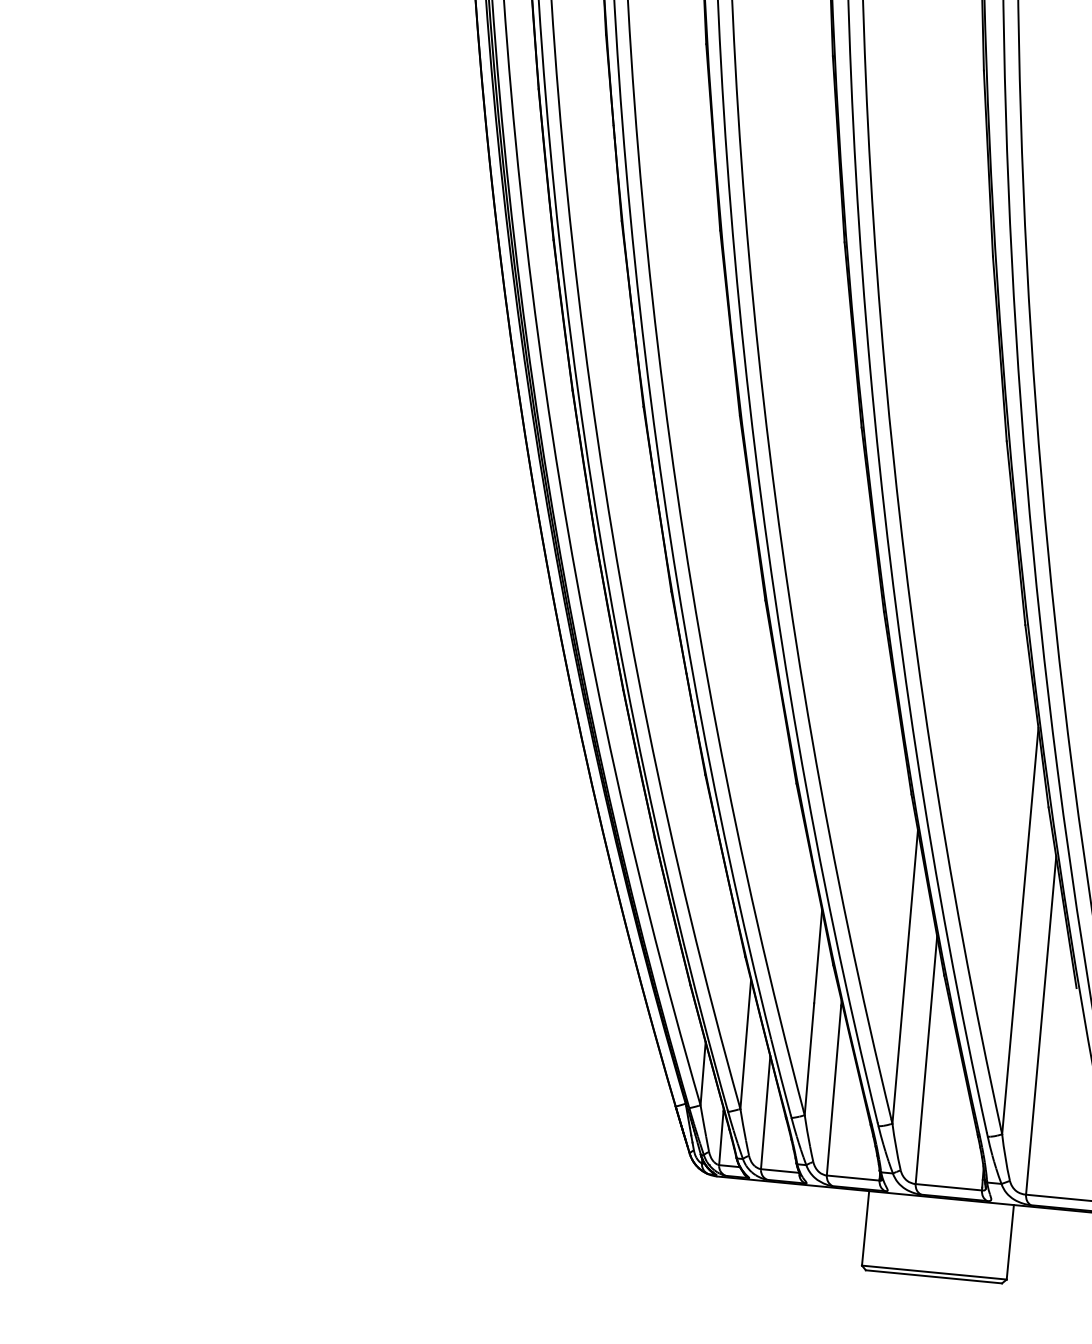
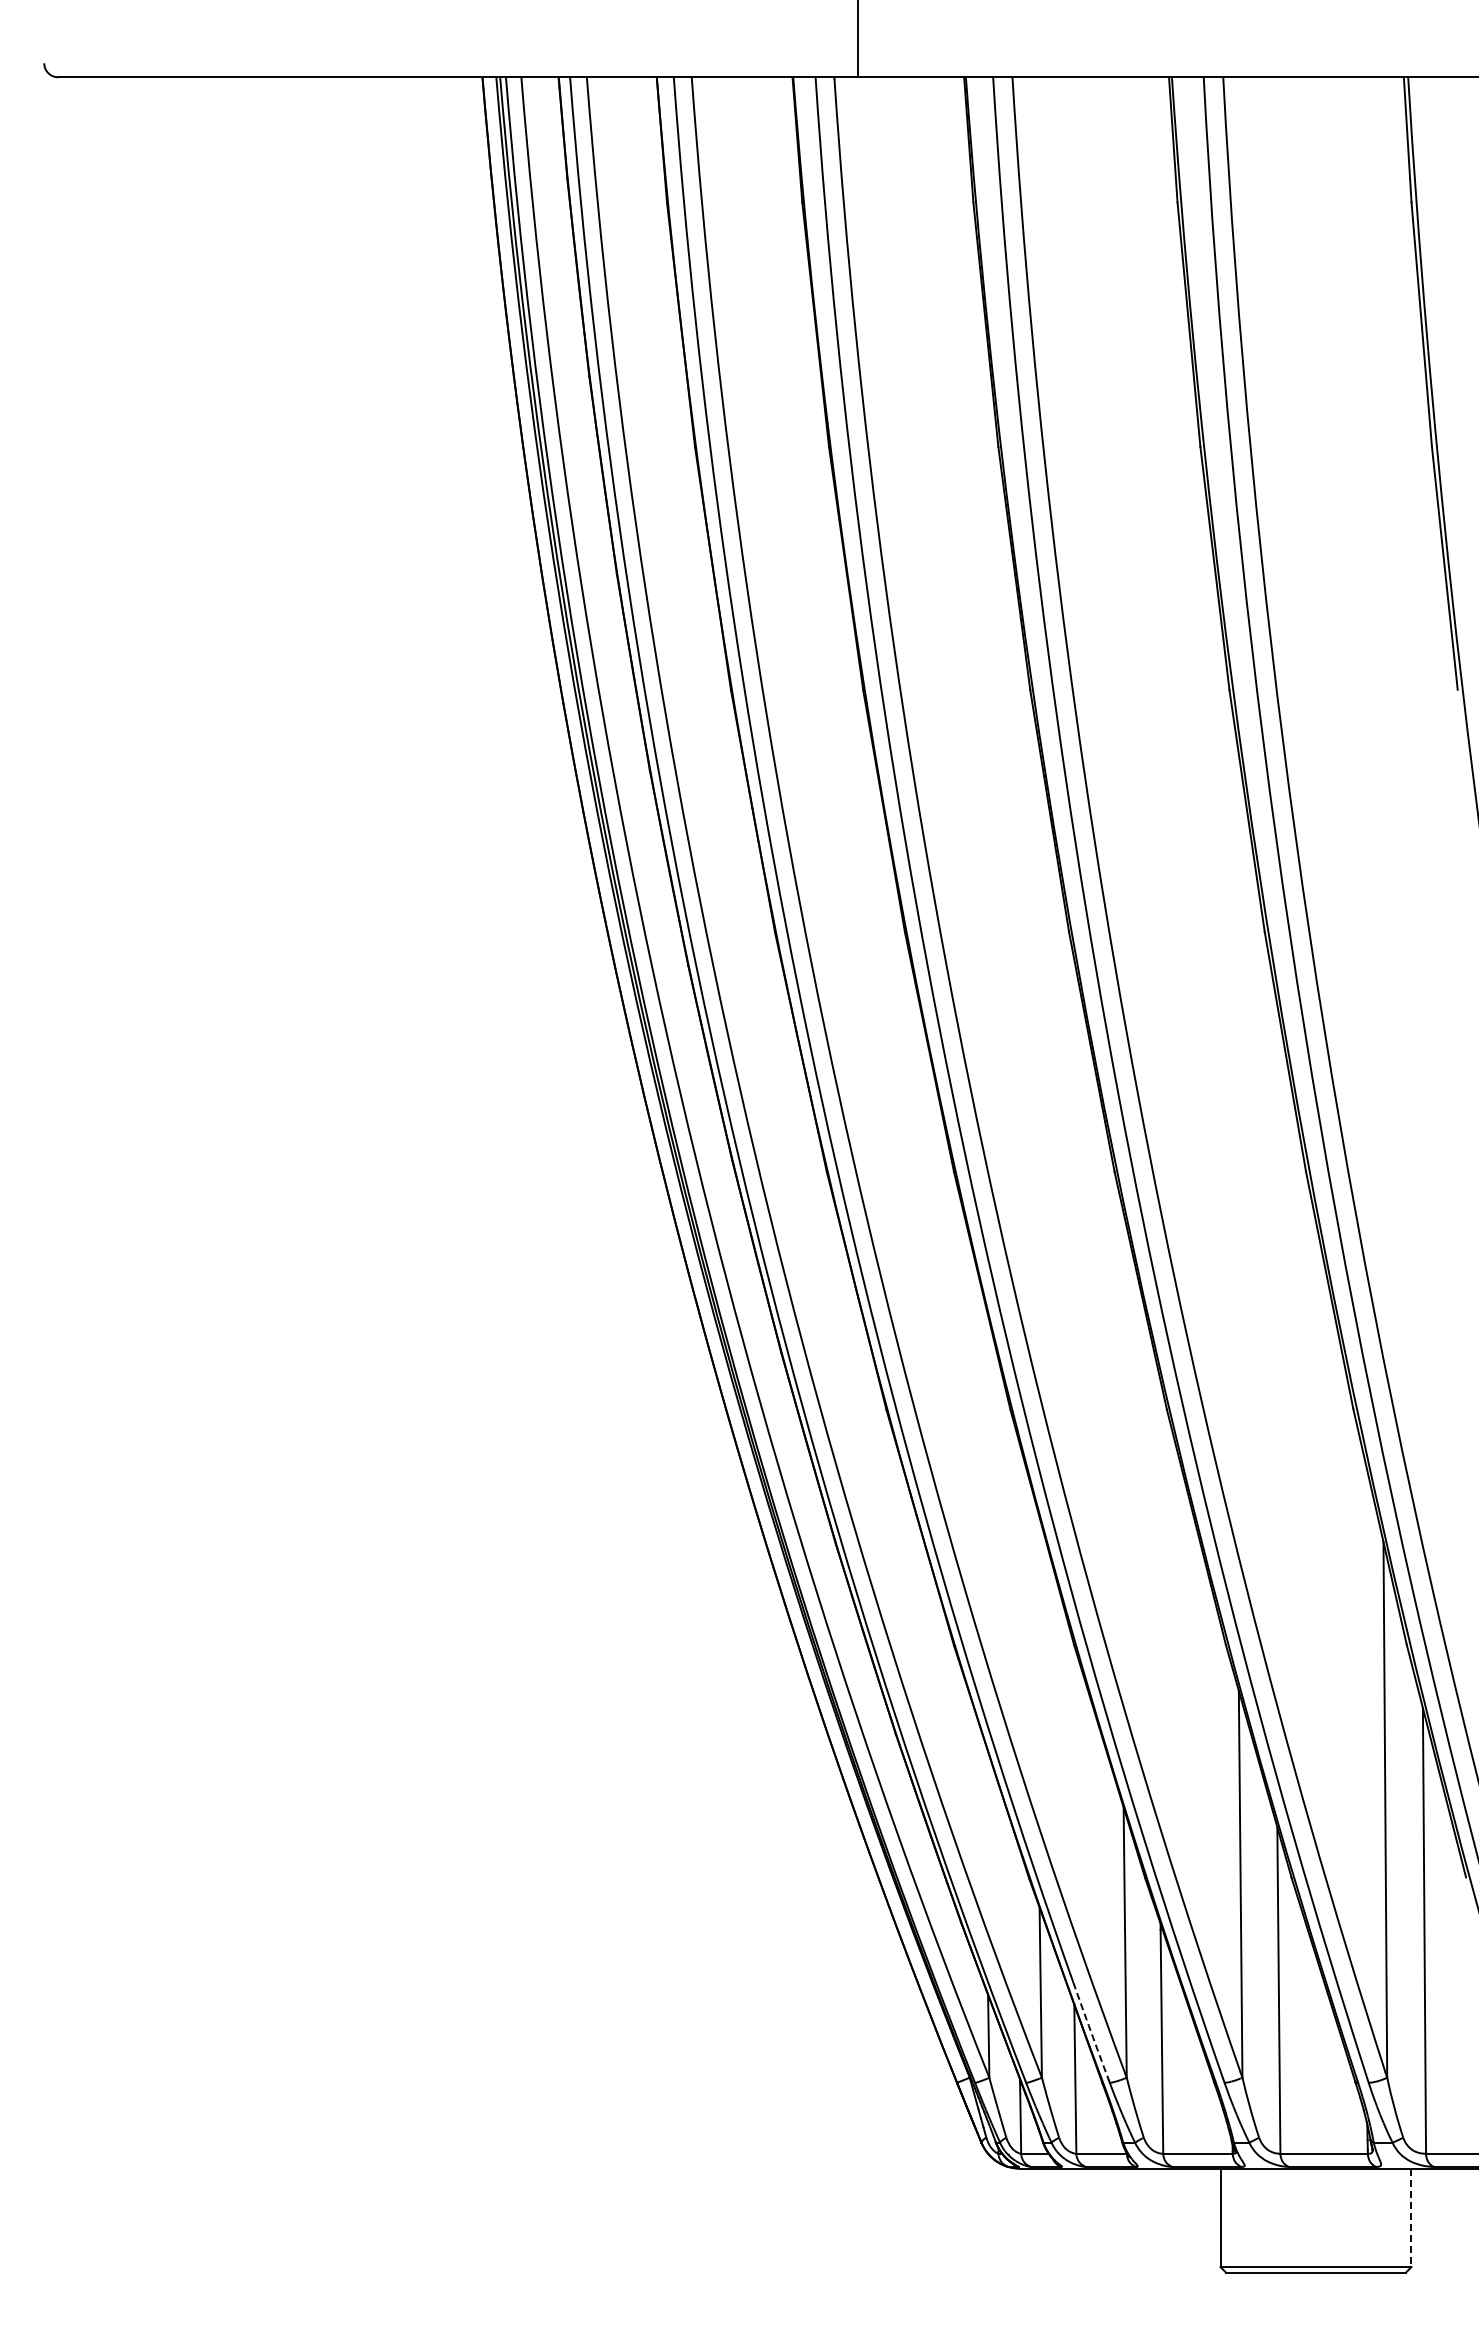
arc: (780, 1077) -> (1090, 2031), solid -> dashed
line: (1010, 1242) -> (1411, 2218), solid -> dashed

